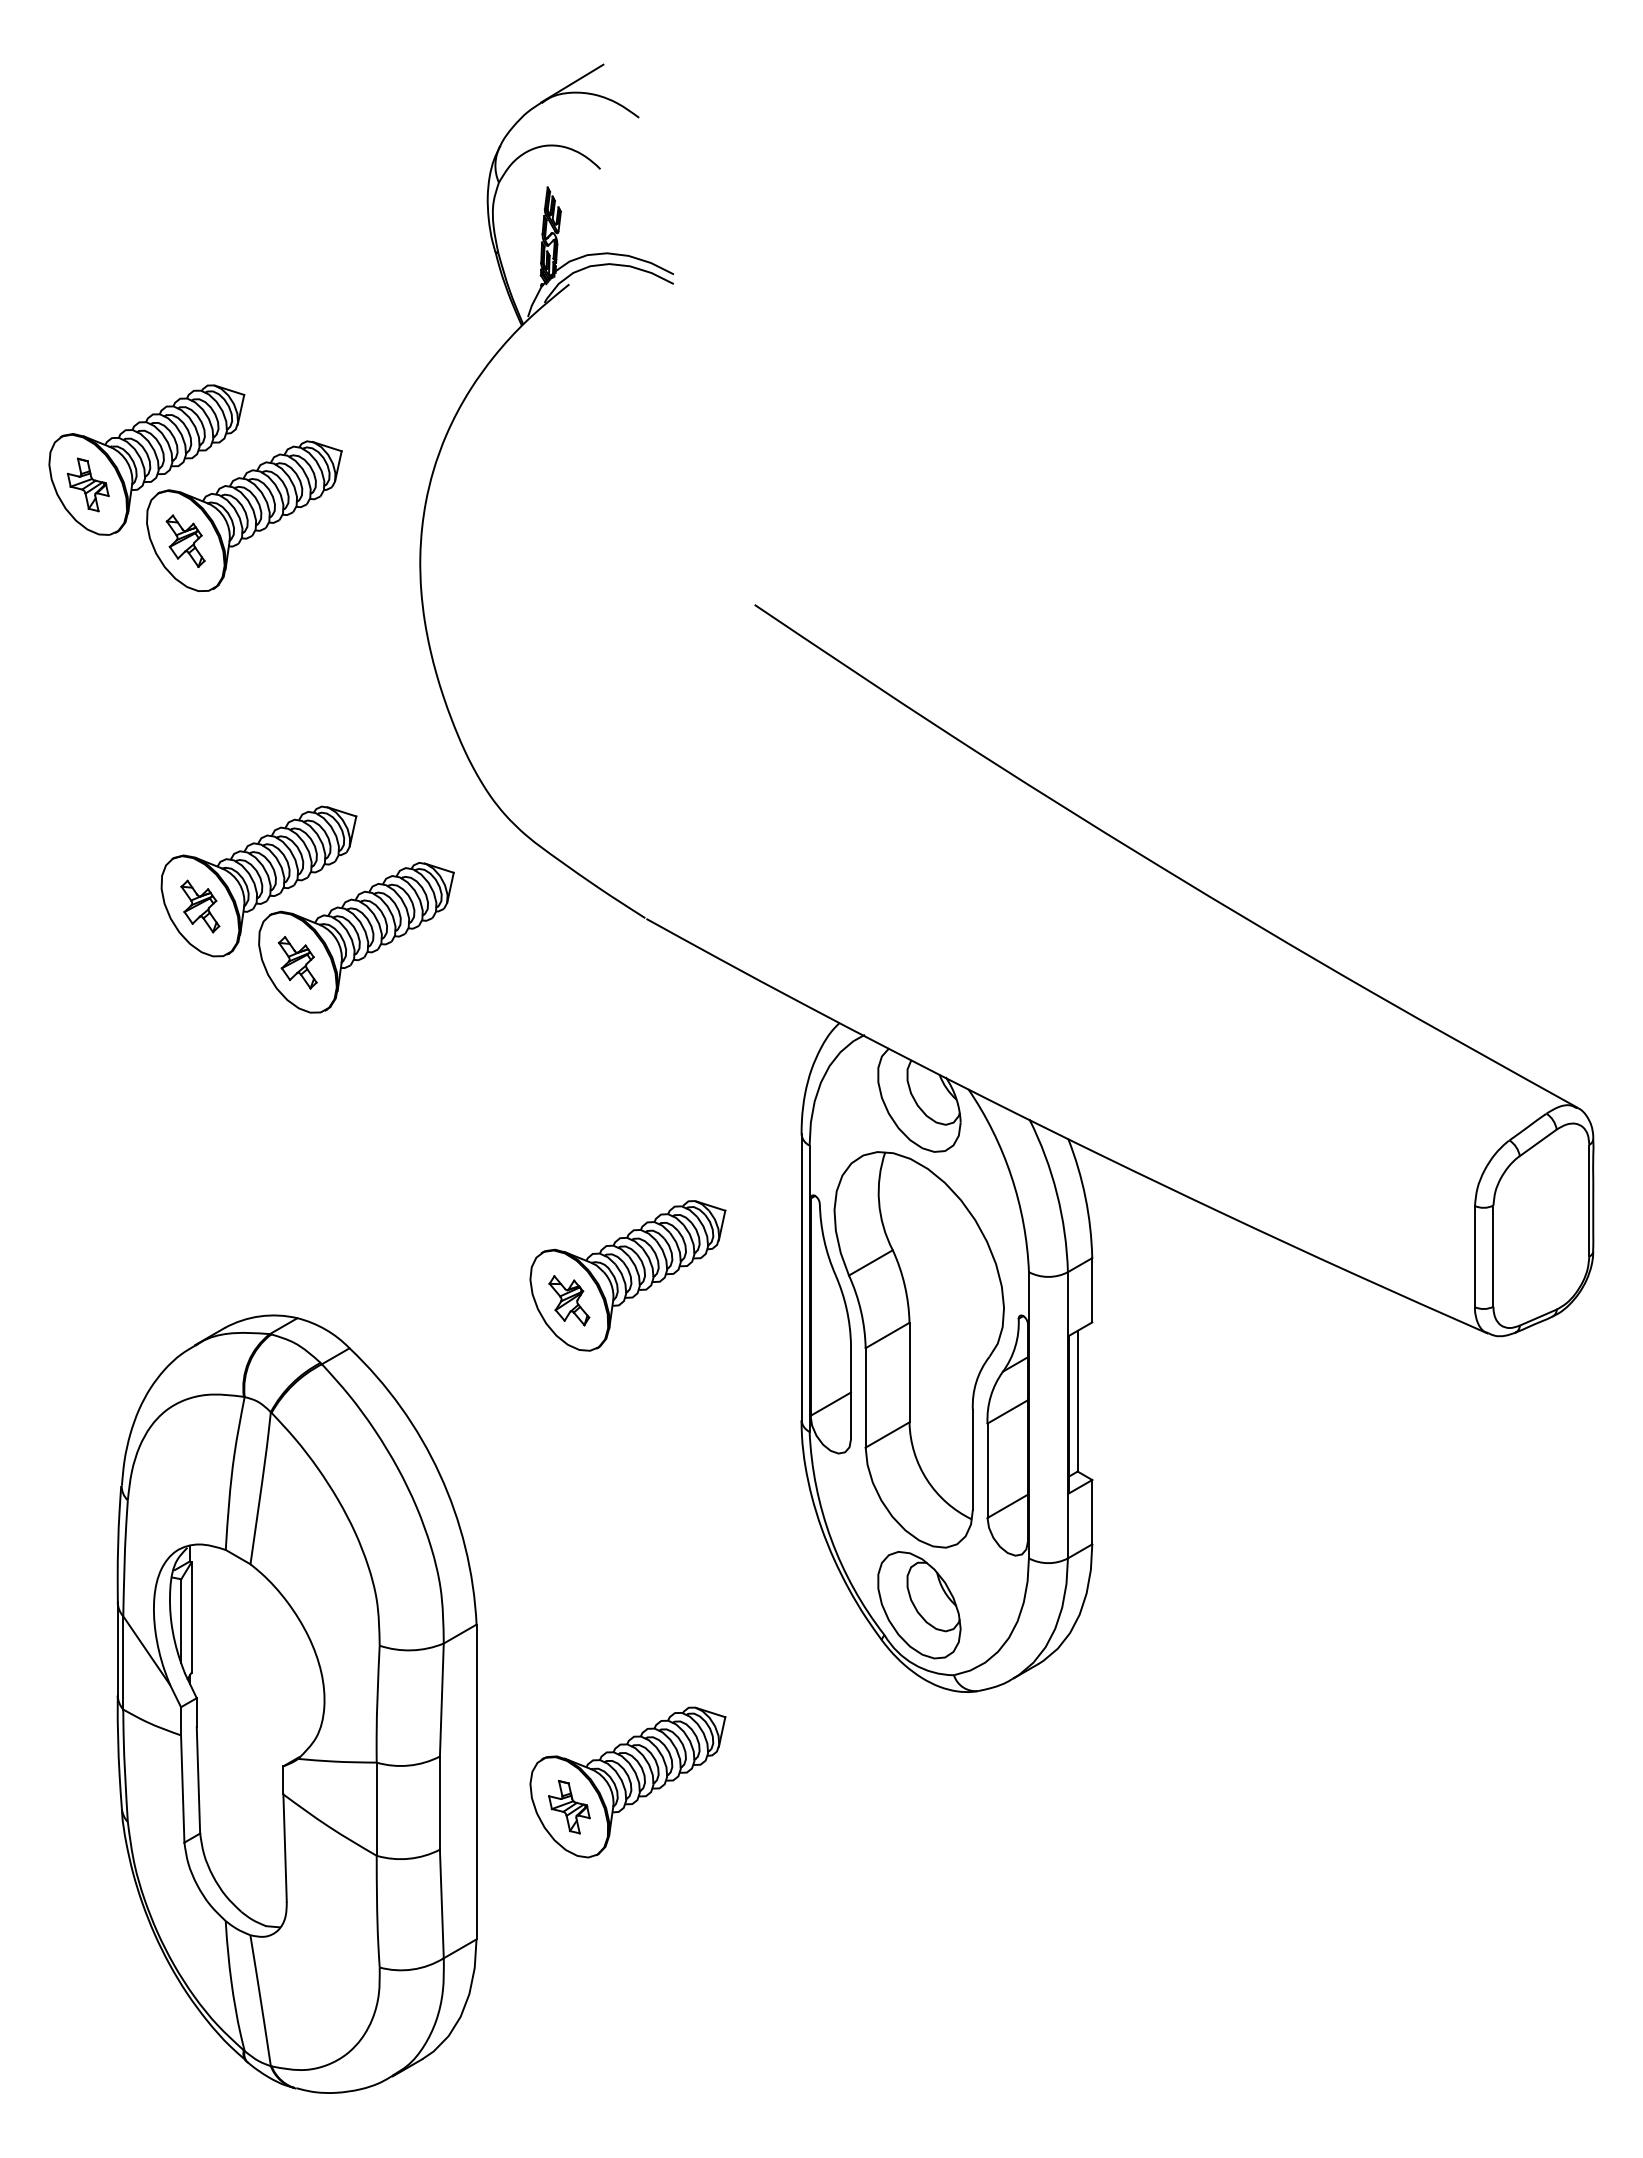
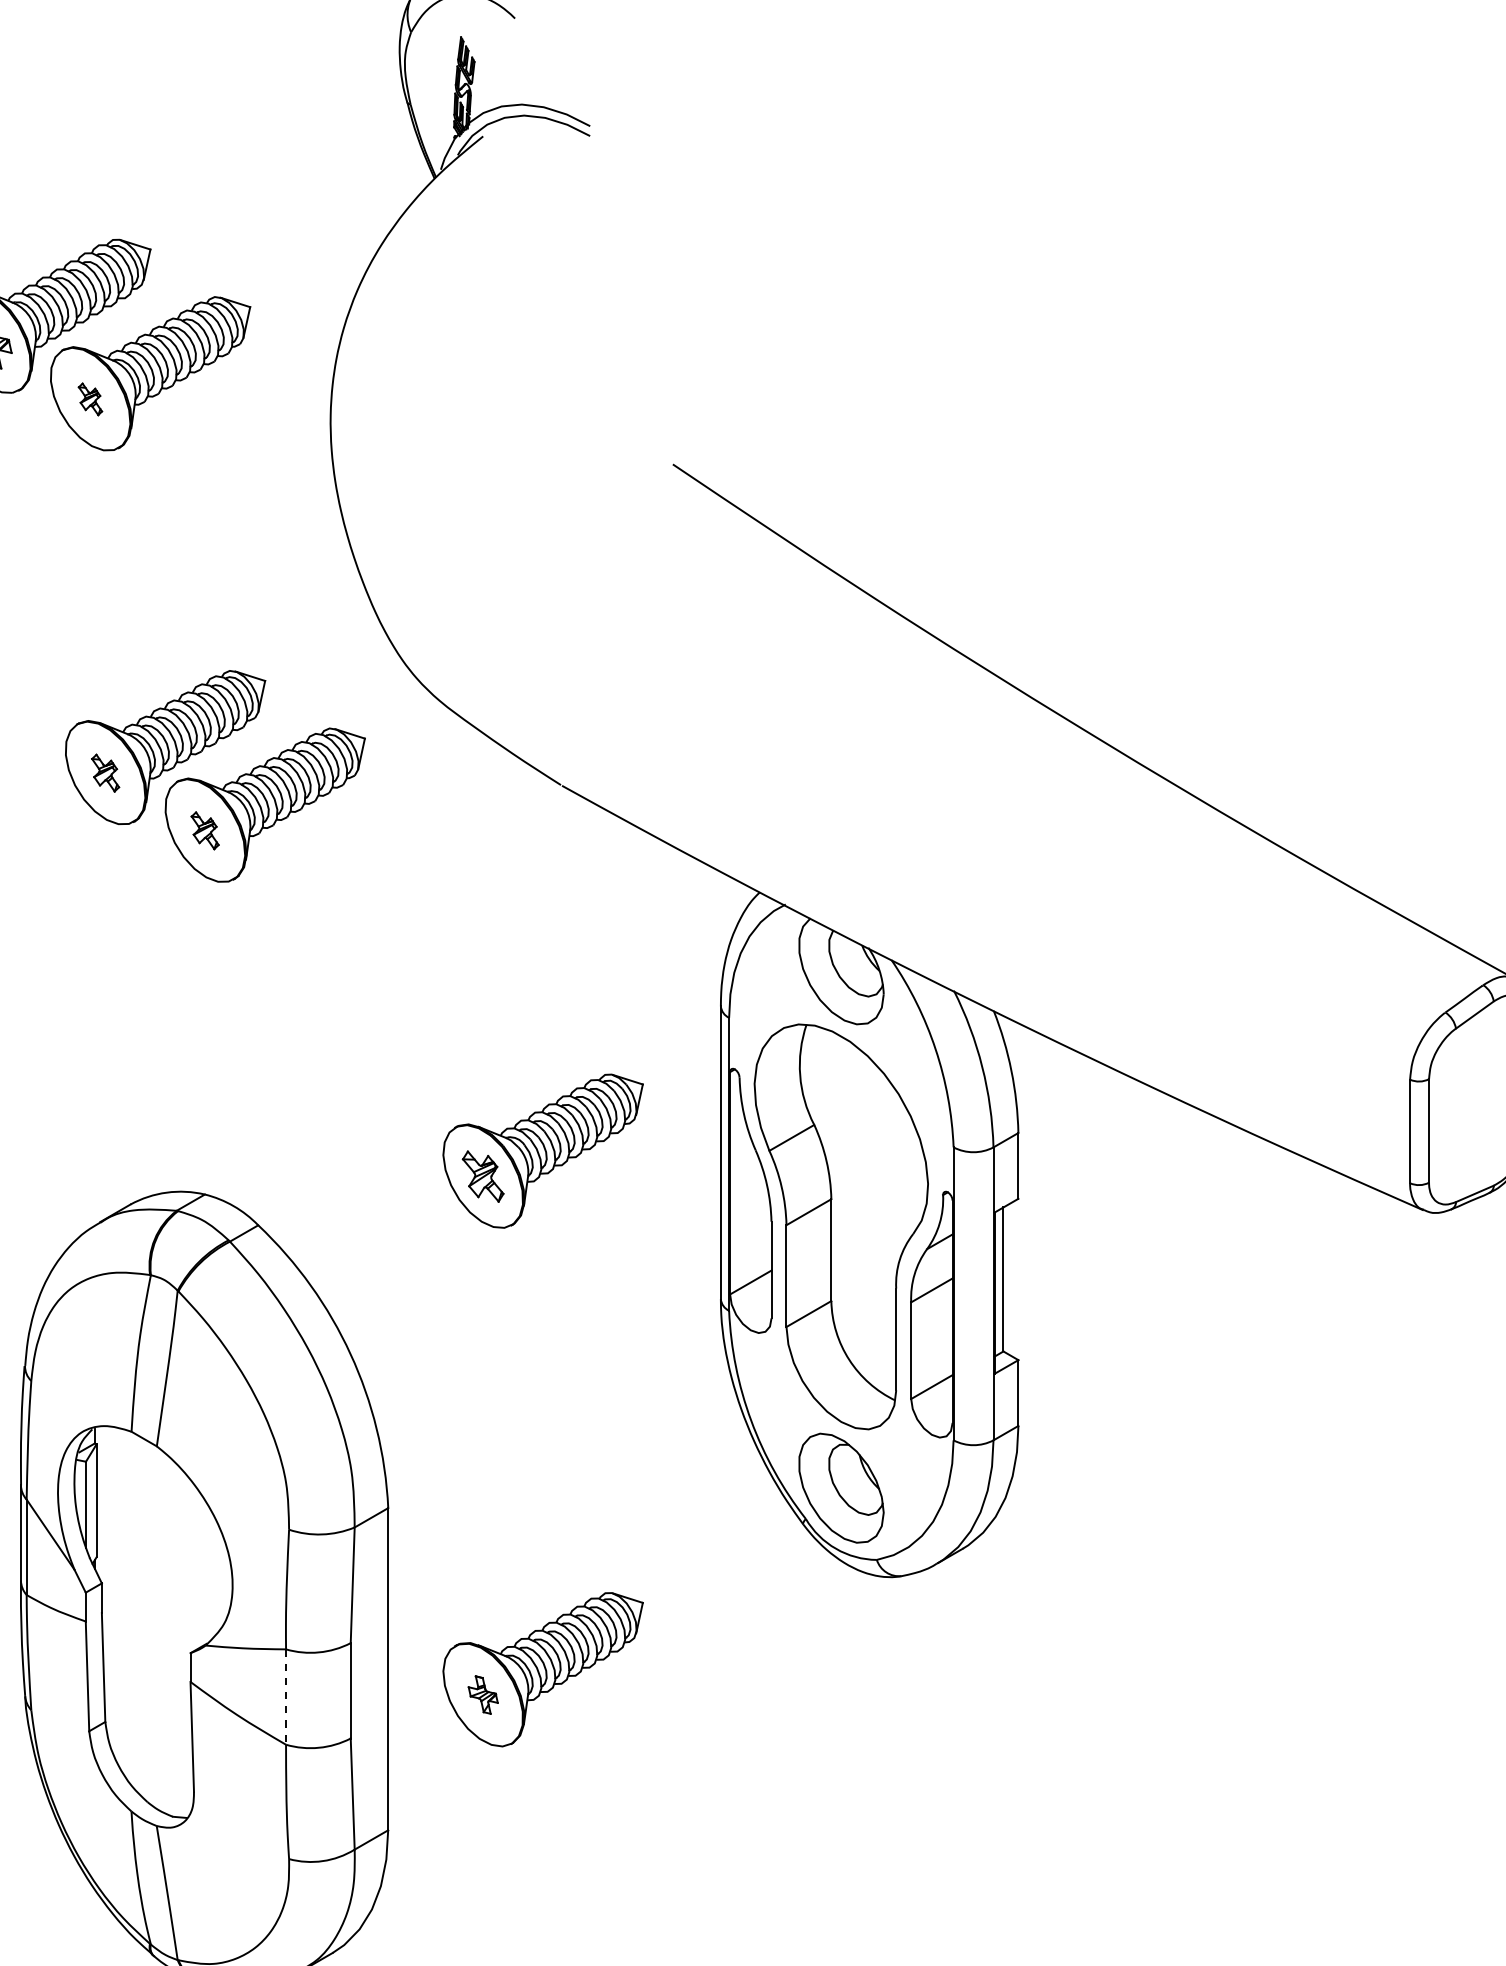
part: (185, 541) -> (90, 399), size x0.6
part: (200, 906) -> (105, 773), size x0.7
part: (297, 962) -> (204, 830), size x0.7
part: (569, 1807) -> (483, 1695), size x0.7
line: (376, 1809) -> (285, 1697), solid -> dashed

